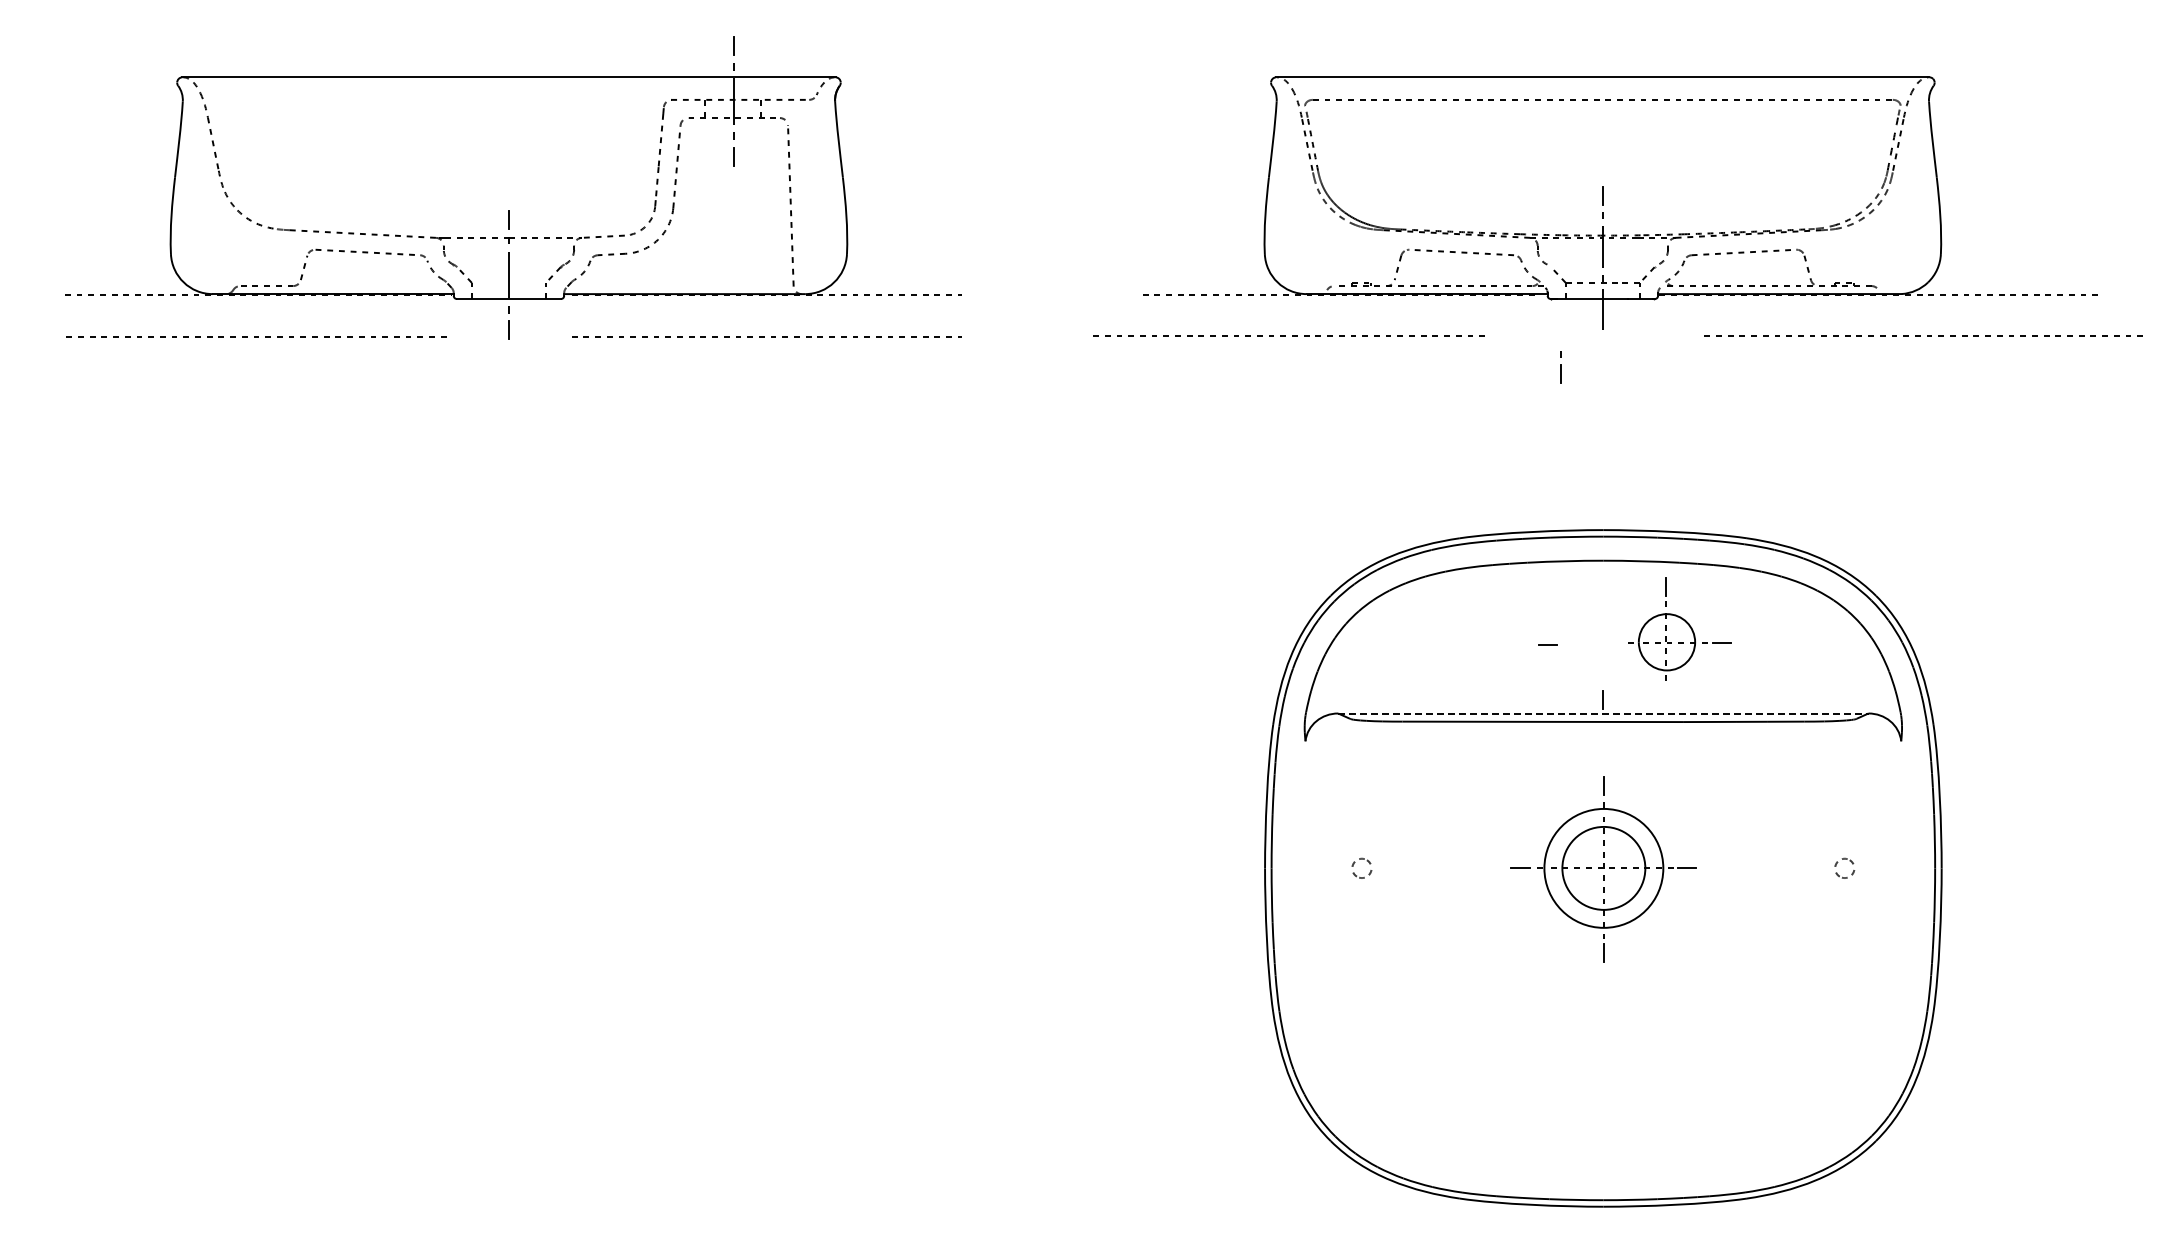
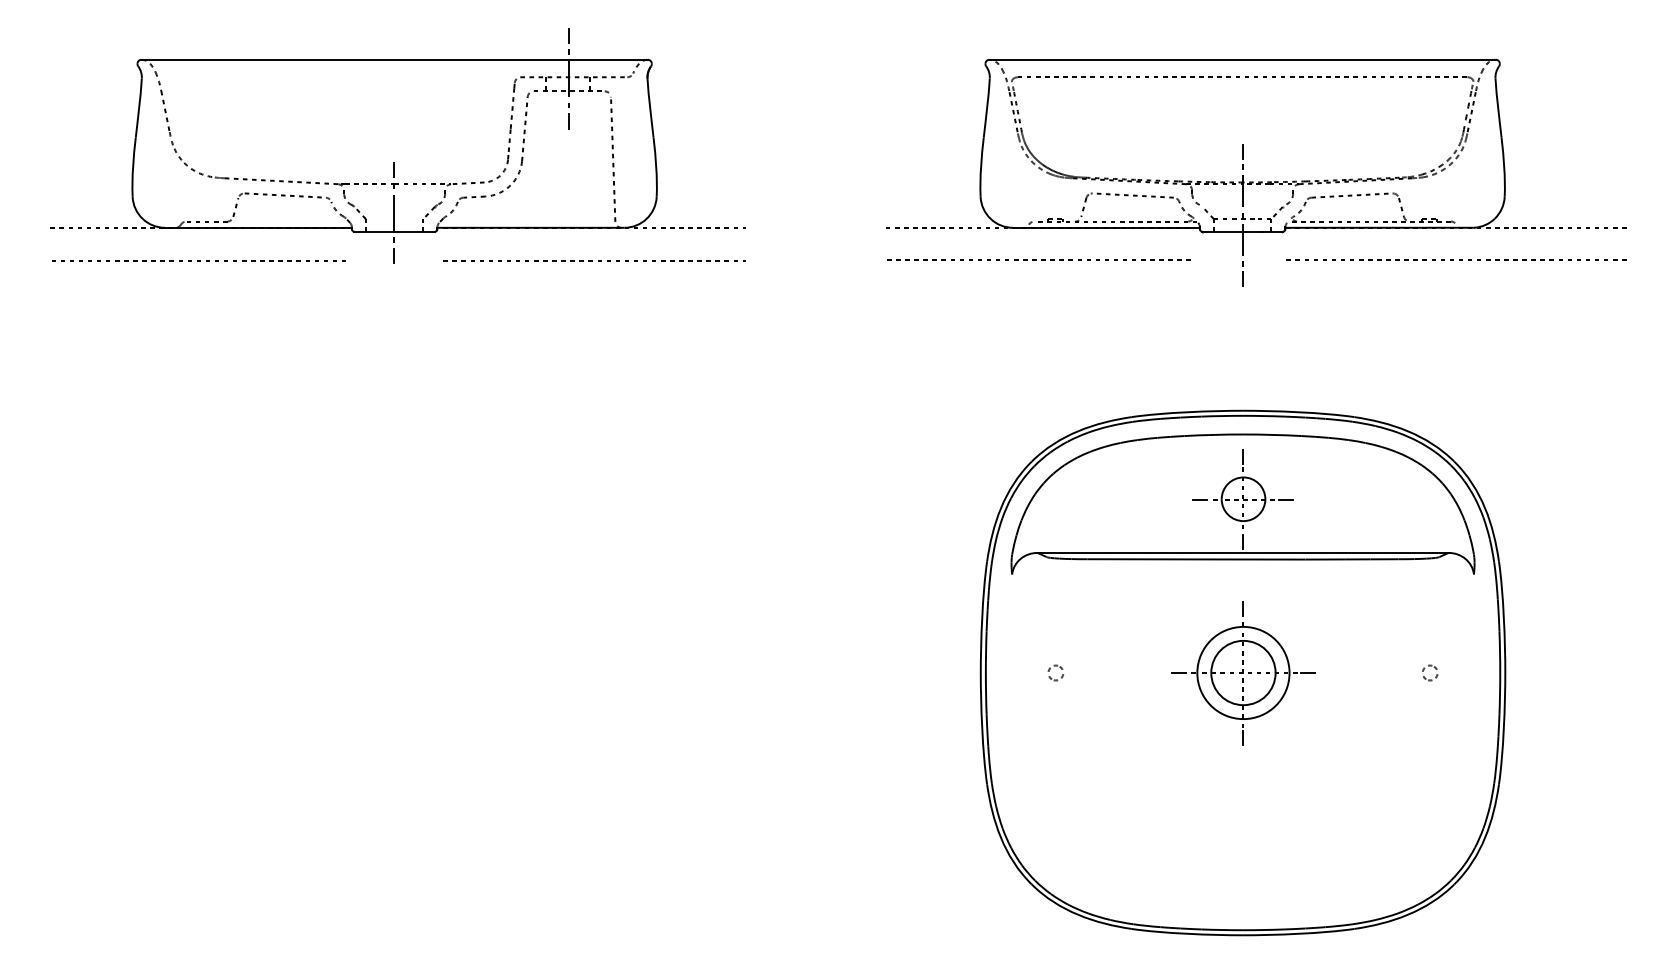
line: (1285, 335) -> (1036, 259), moved
line: (1920, 335) -> (1454, 259), moved
line: (1560, 367) -> (1242, 273), moved
part: (1679, 628) -> (1253, 488), moved
line: (1603, 713) -> (1243, 552), dashed -> solid

